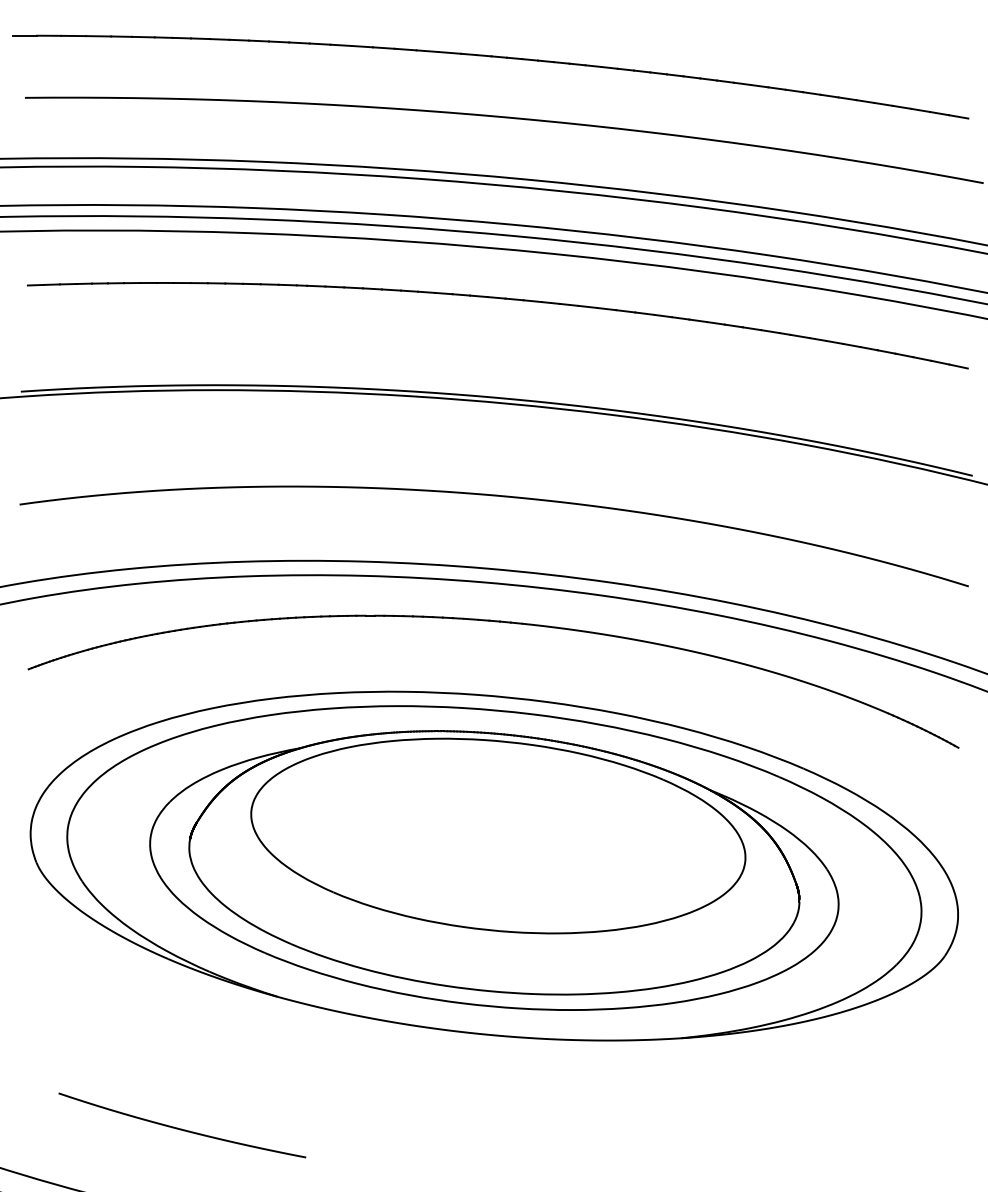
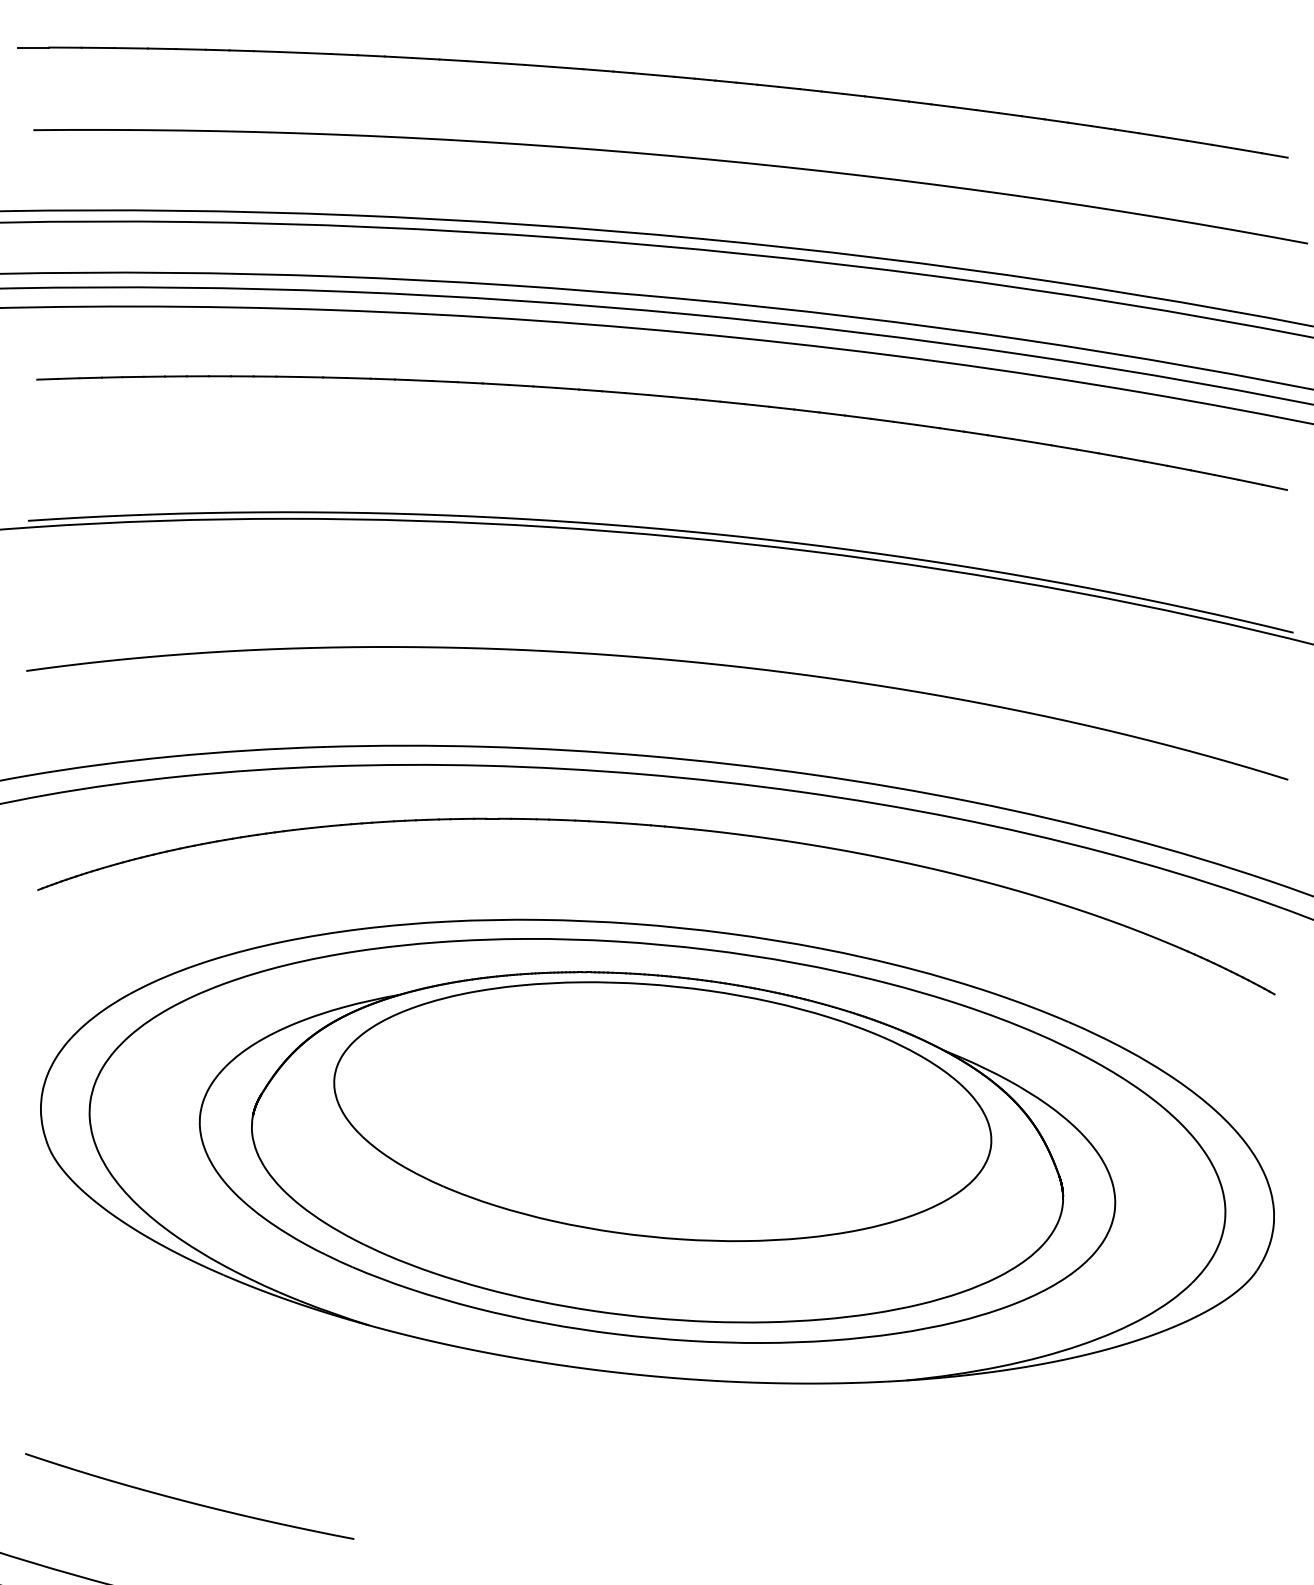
curve: (180, 1128) -> (187, 1500), moved

